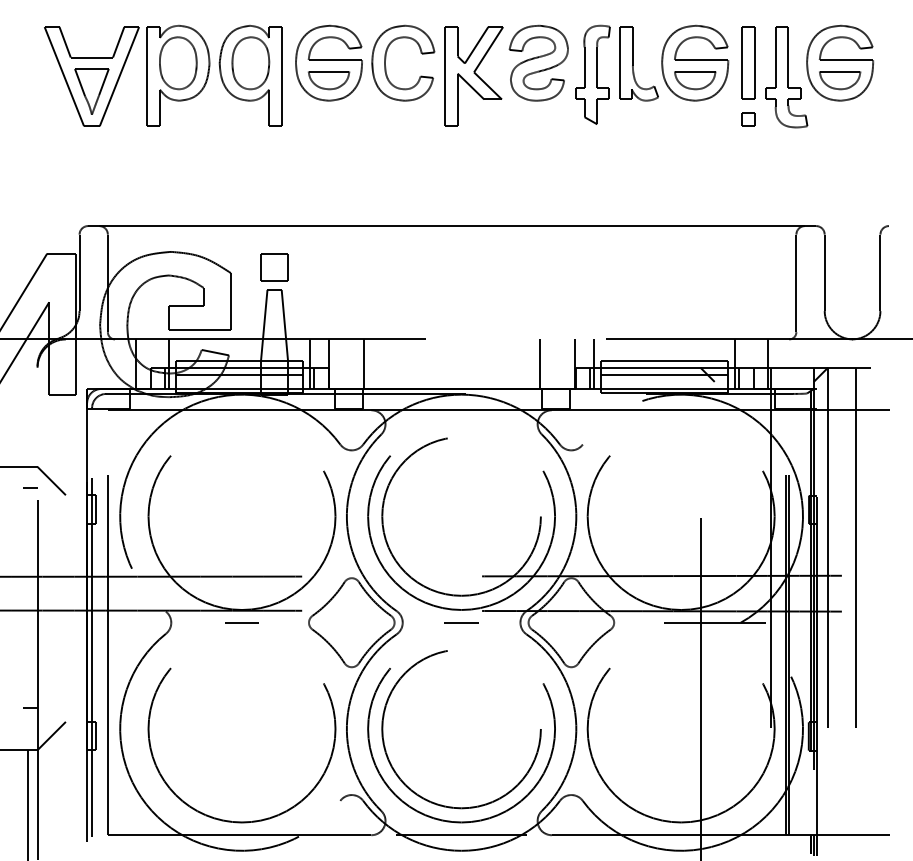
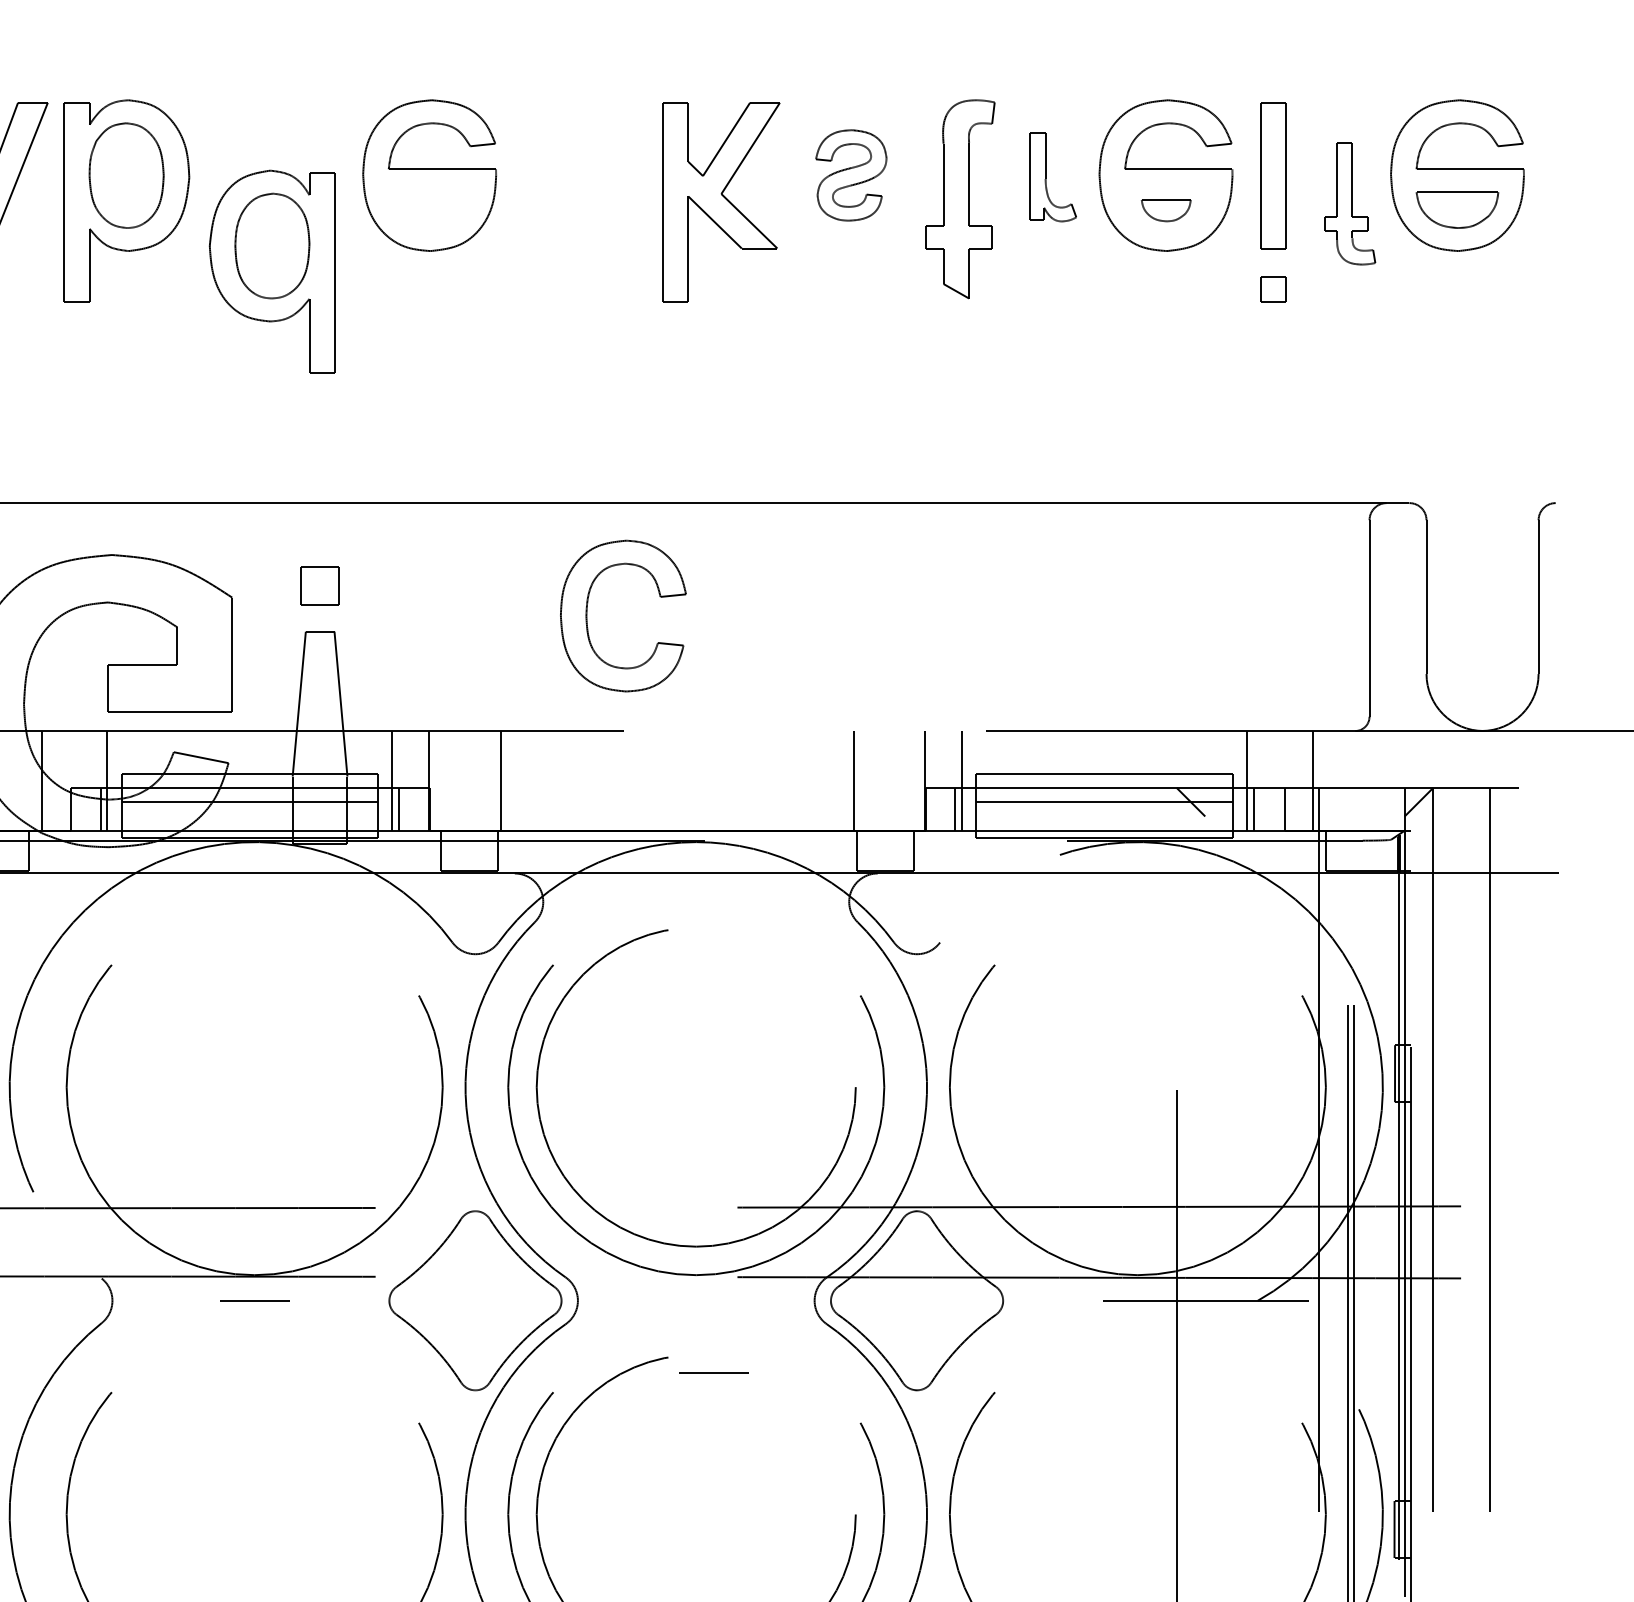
part: (386, 58) -> (589, 606), moved
part: (538, 62) -> (850, 174), size x0.6
part: (638, 63) -> (1052, 176), size x0.6
part: (250, 75) -> (271, 270), moved
part: (786, 77) -> (1349, 204), size x0.6
part: (328, 80) -> (428, 210), removed
part: (695, 80) -> (1166, 210), size x0.6
part: (274, 267) -> (319, 586), size x0.7
line: (461, 622) -> (714, 1372), moved

